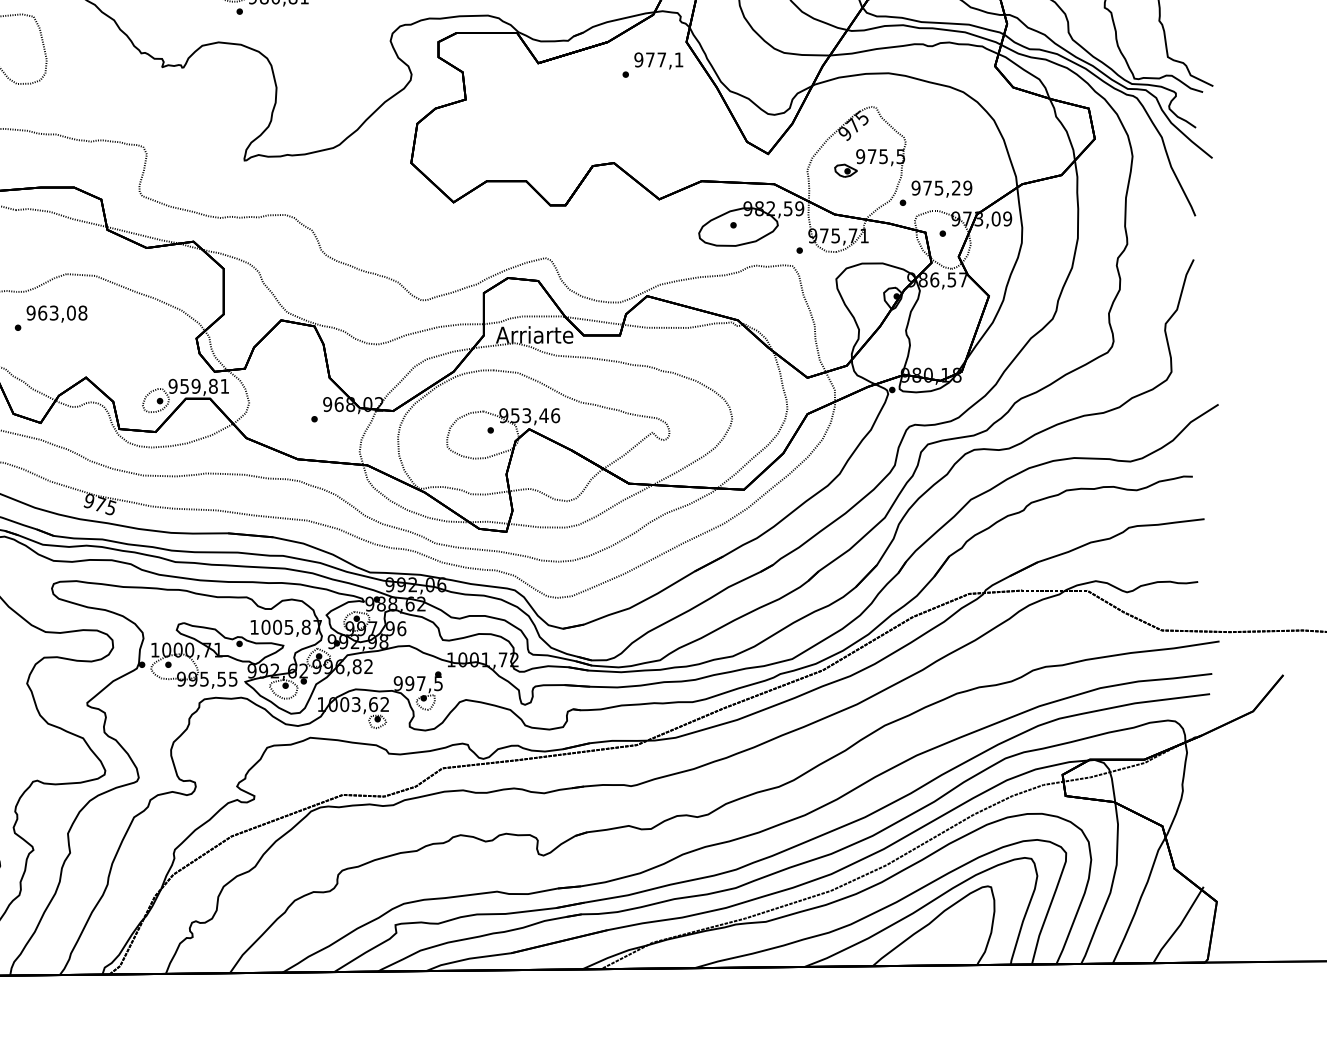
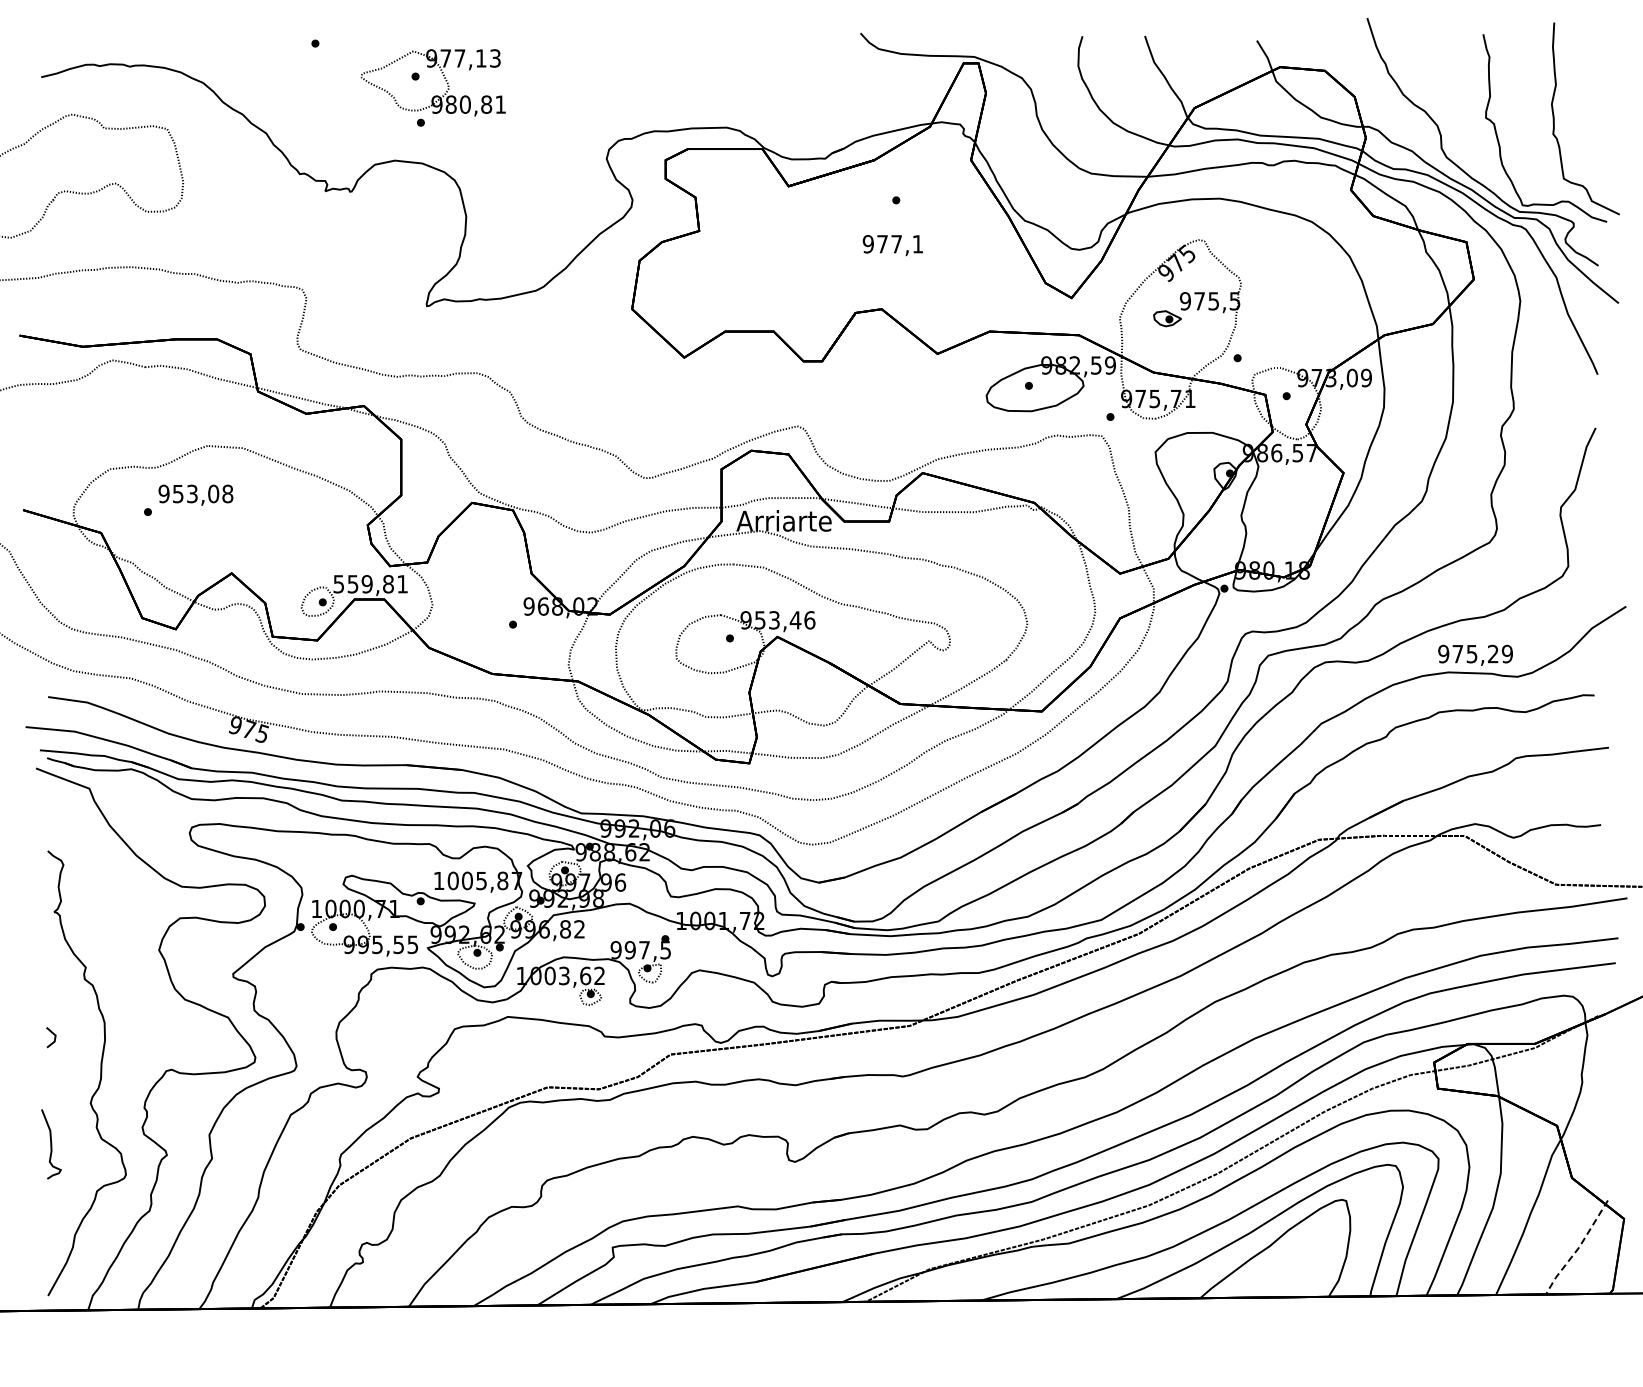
text: (658, 60) -> (892, 245), moved
text: (941, 188) -> (1475, 654), moved
text: (42, 312) -> (177, 493), 963,08 -> 953,08
text: (172, 386) -> (338, 584), 959,81 -> 559,81
line: (1179, 925) -> (1578, 1248), solid -> dashed

